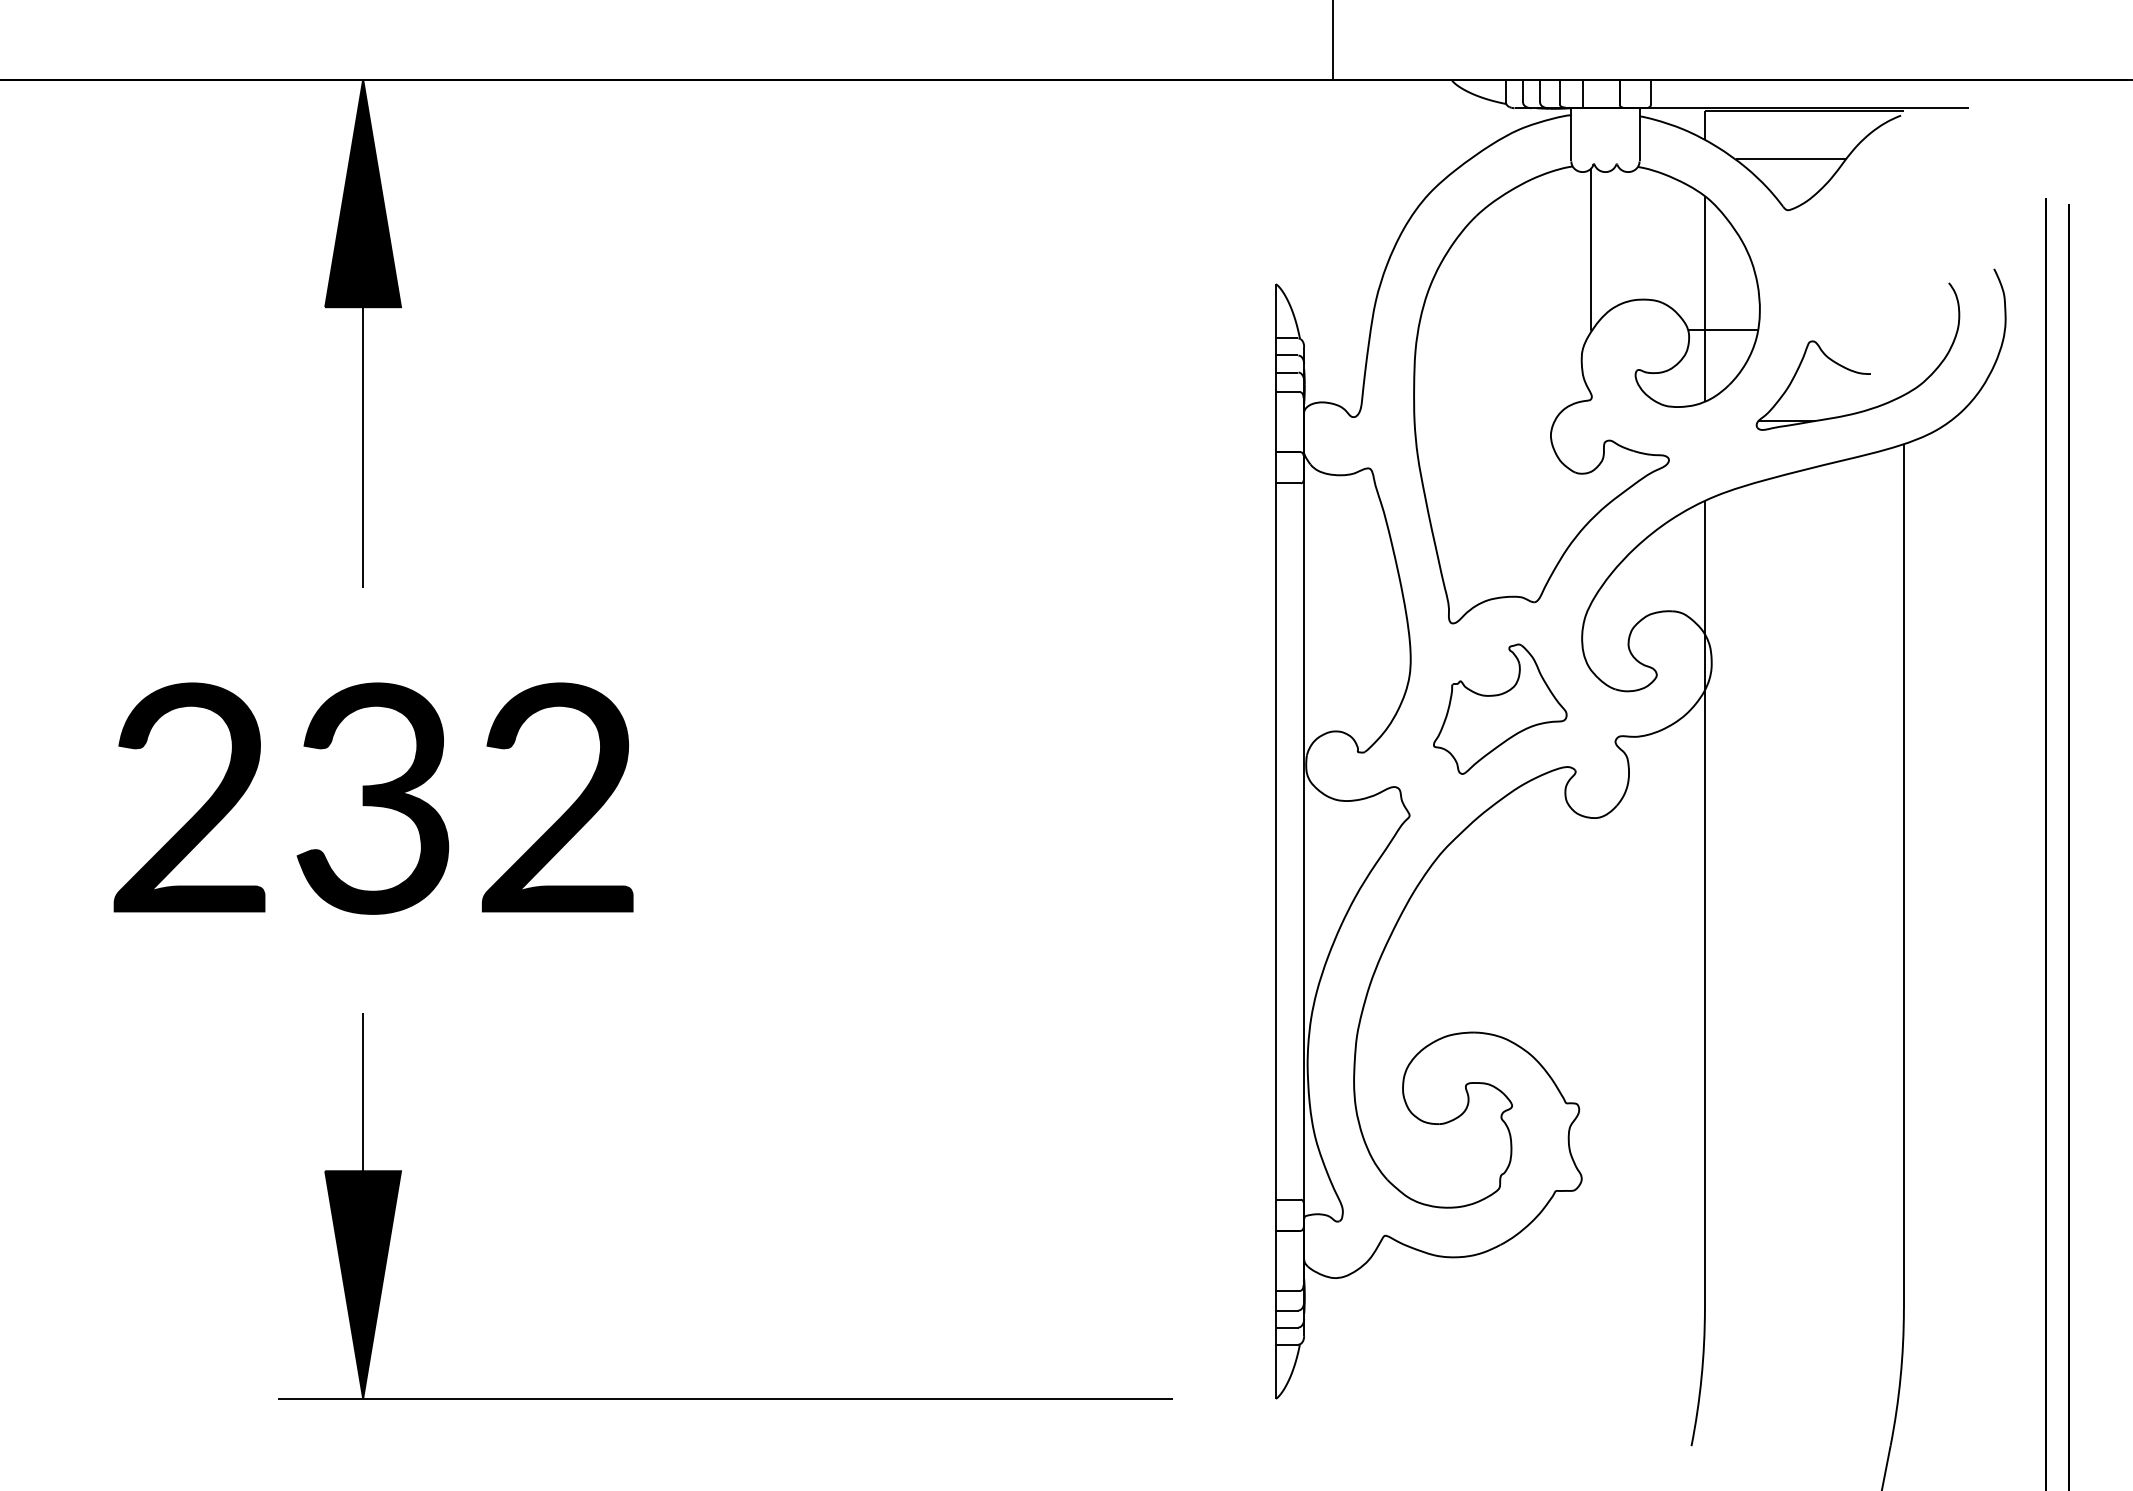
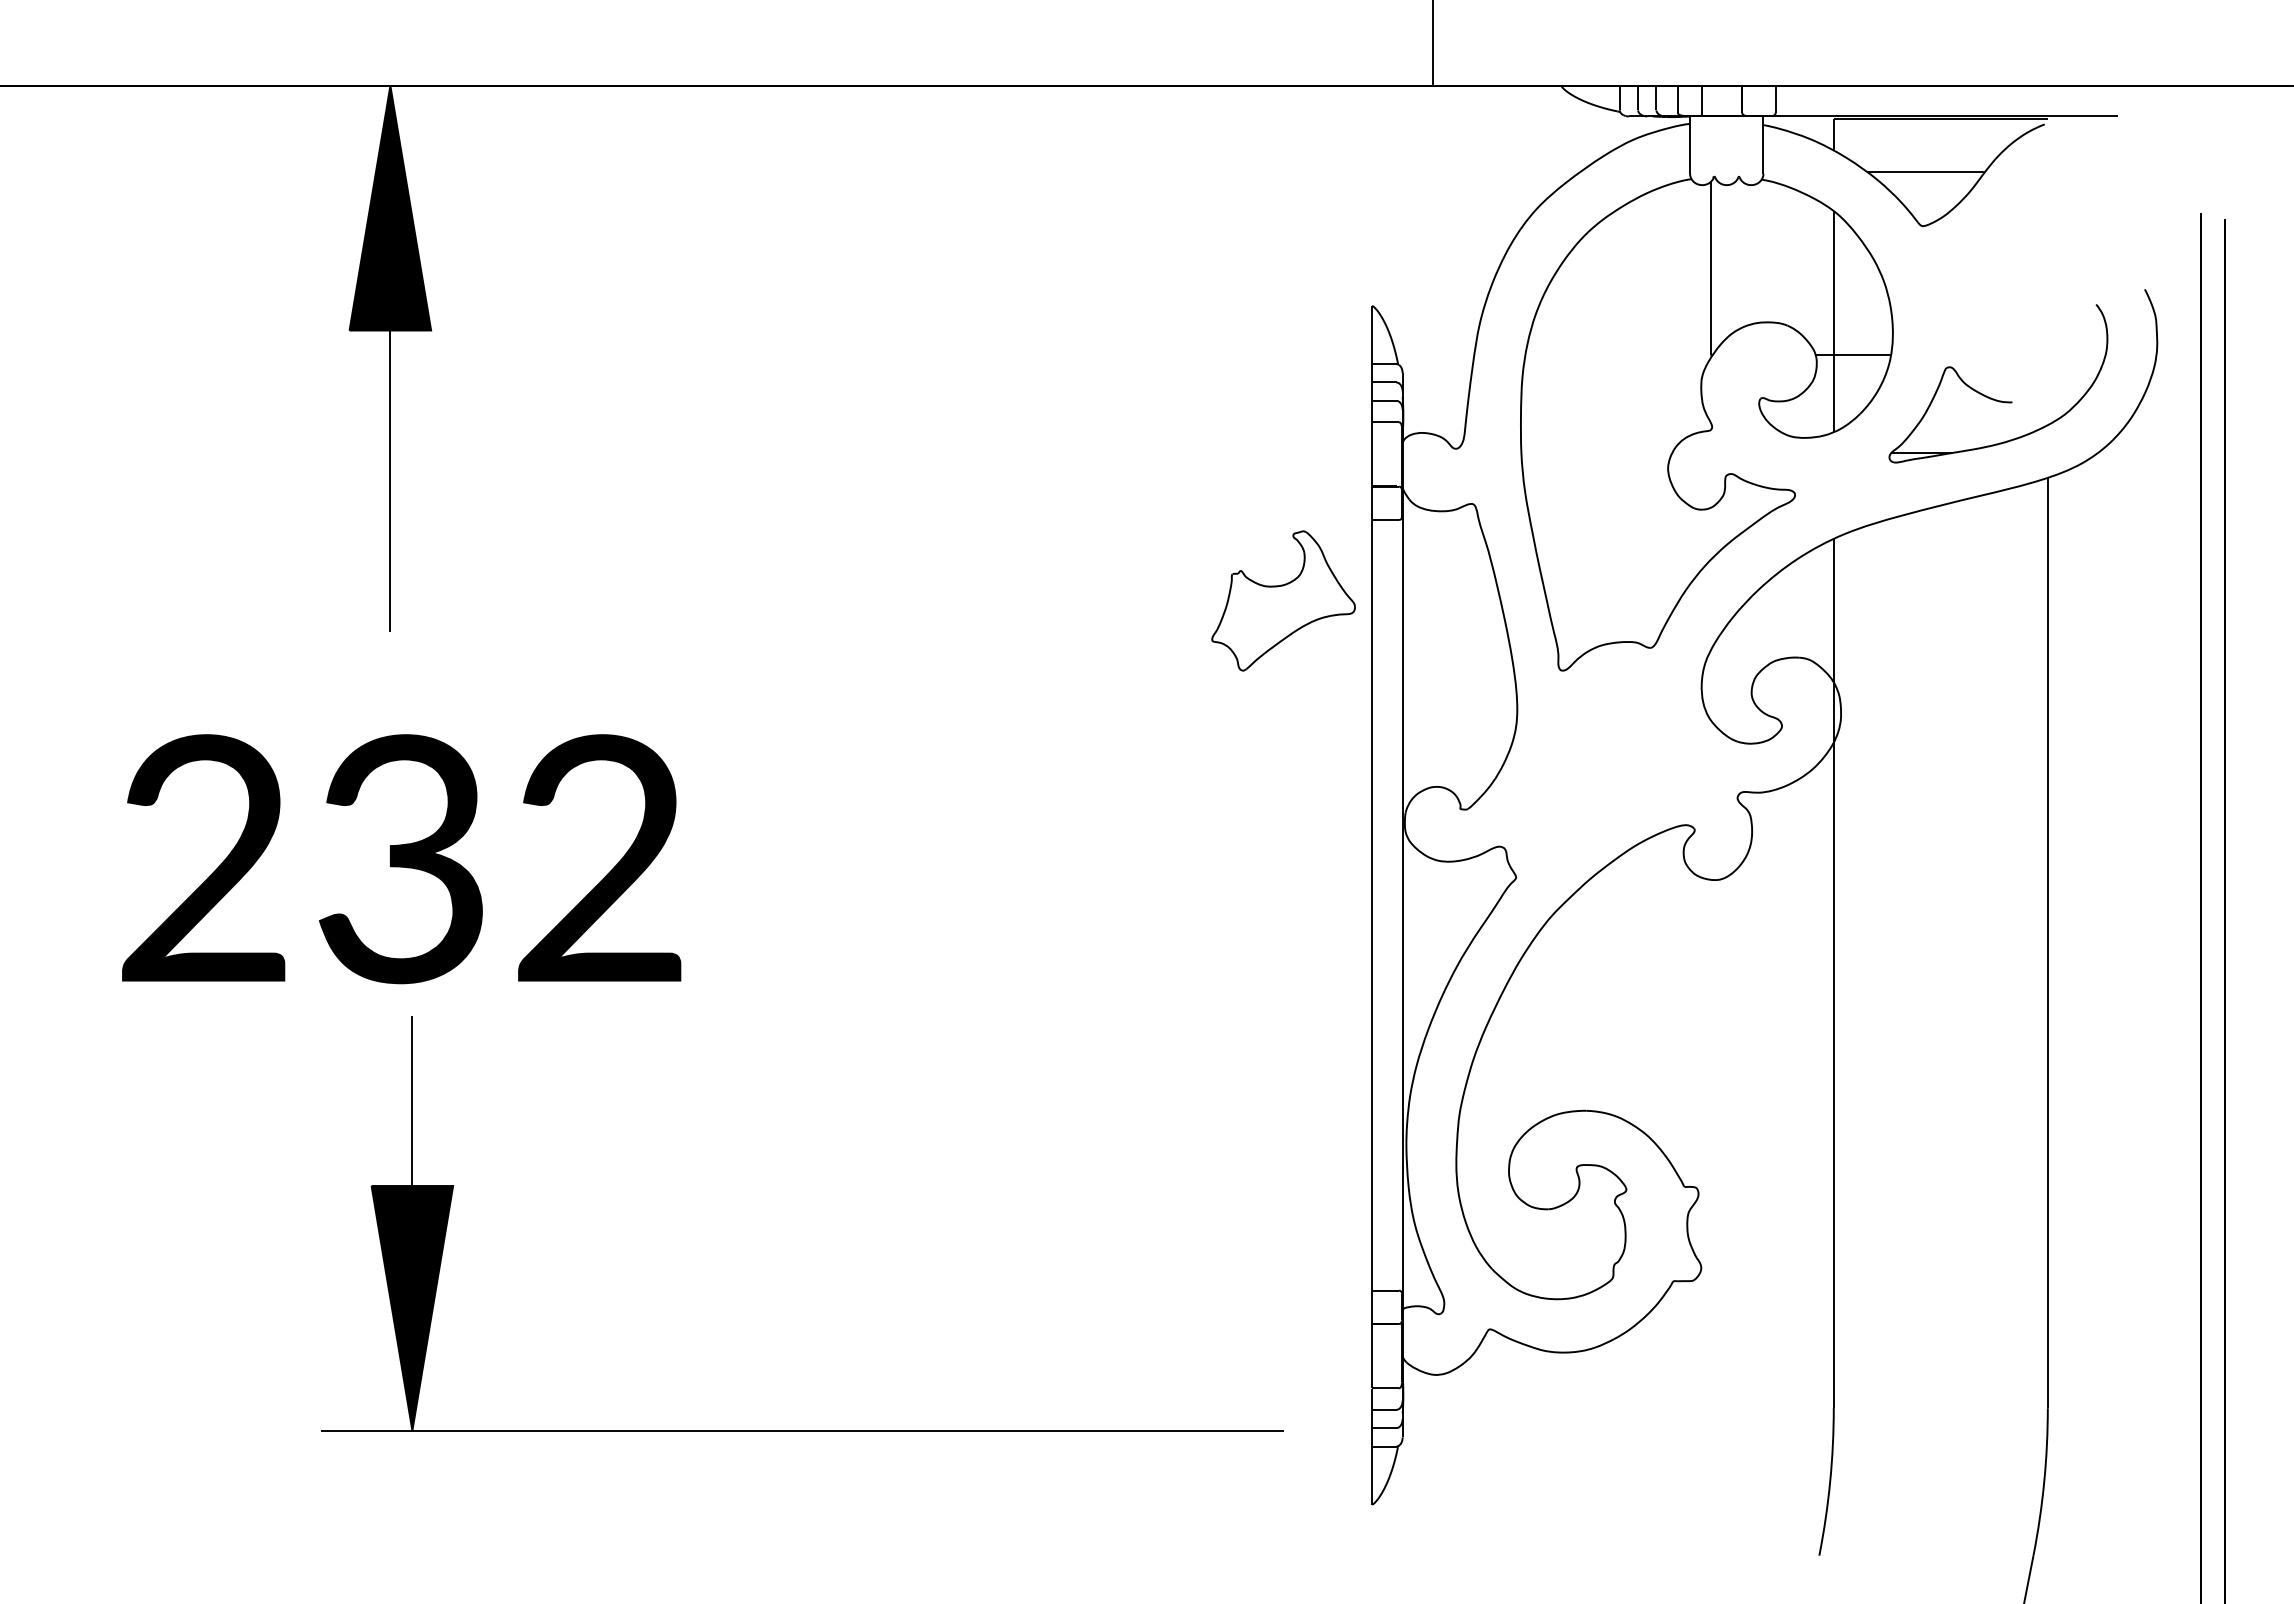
part: (1500, 708) -> (1283, 600), moved
part: (725, 1398) -> (802, 1430), moved

